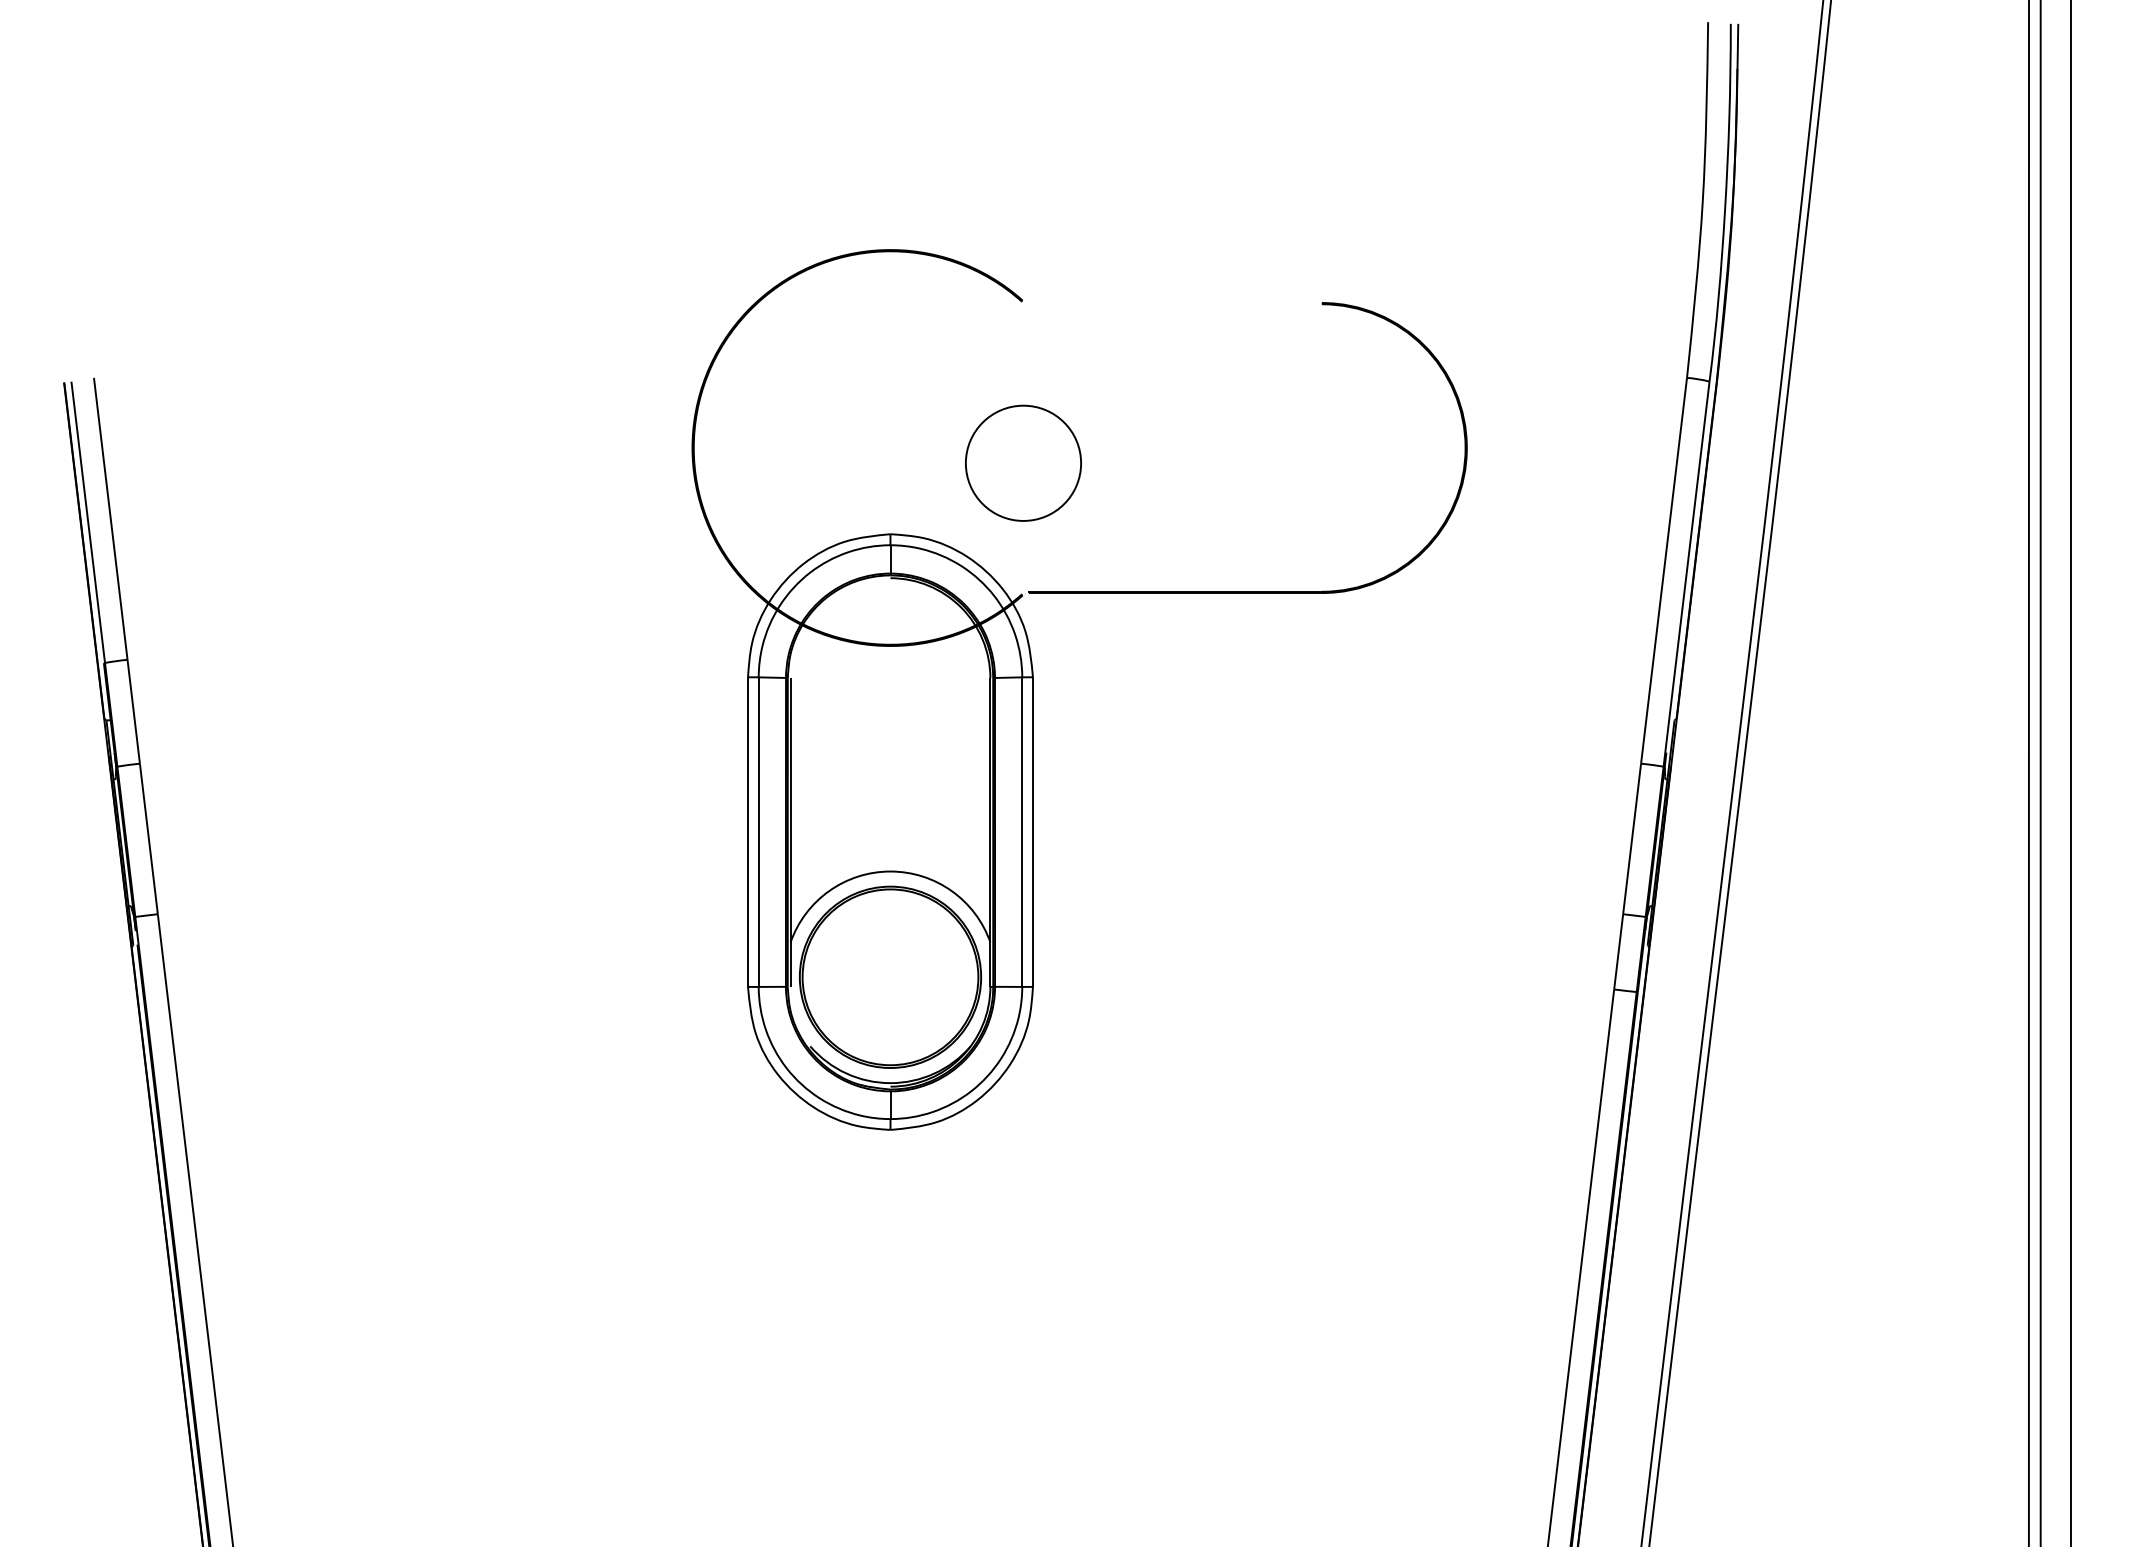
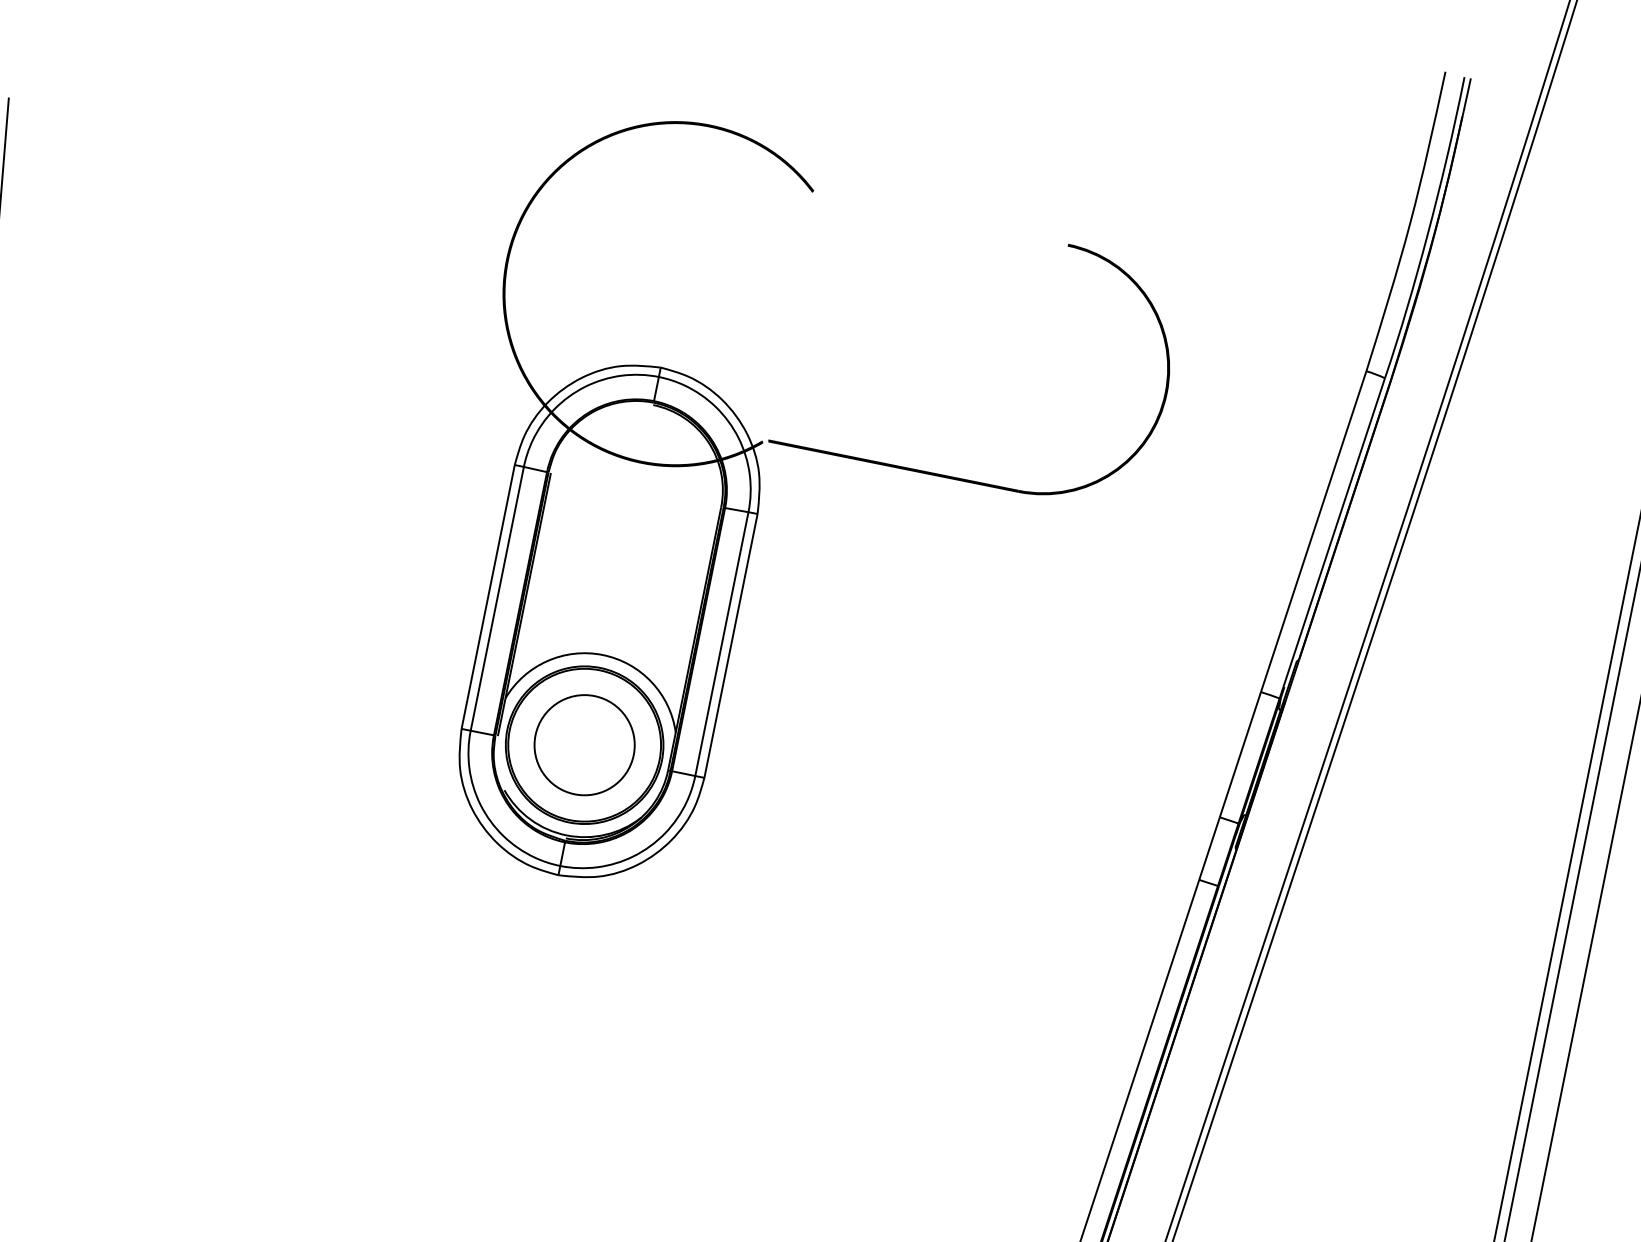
part: (1023, 462) -> (584, 744), moved

